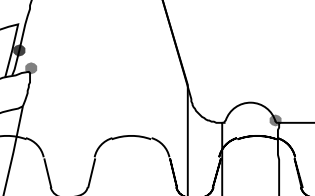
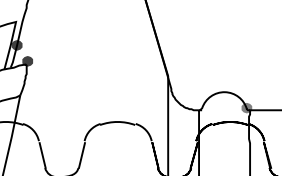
fill: (31, 68) -> (28, 61), added

